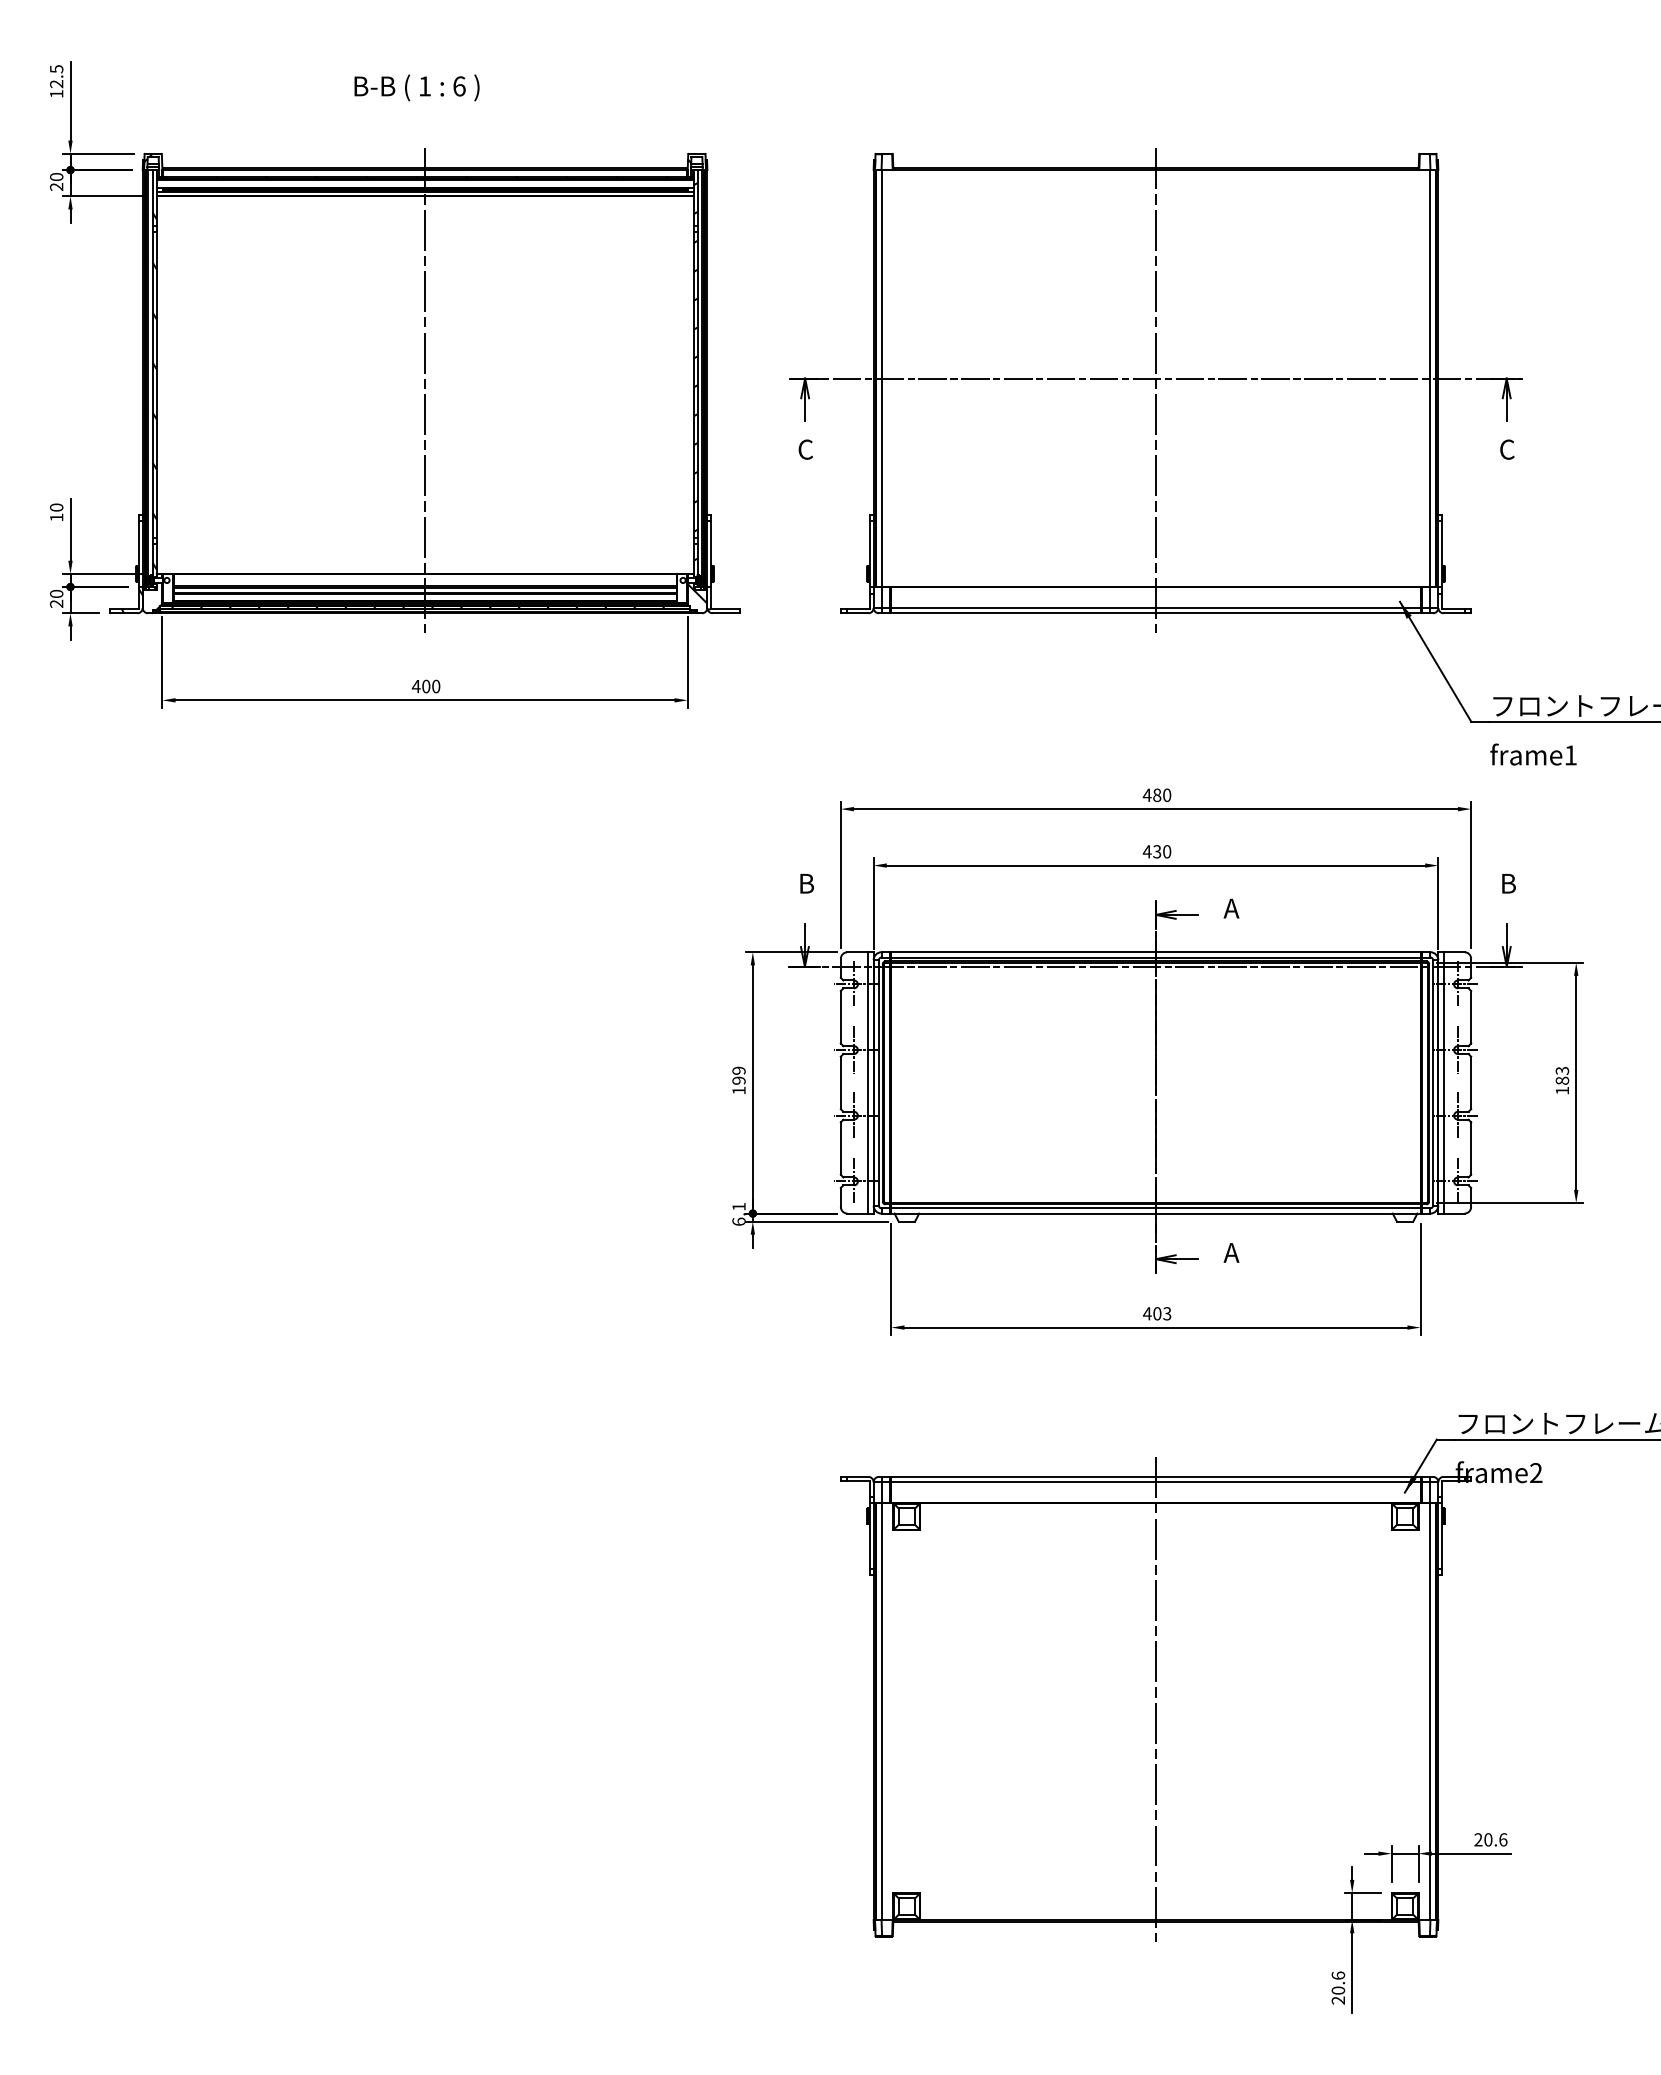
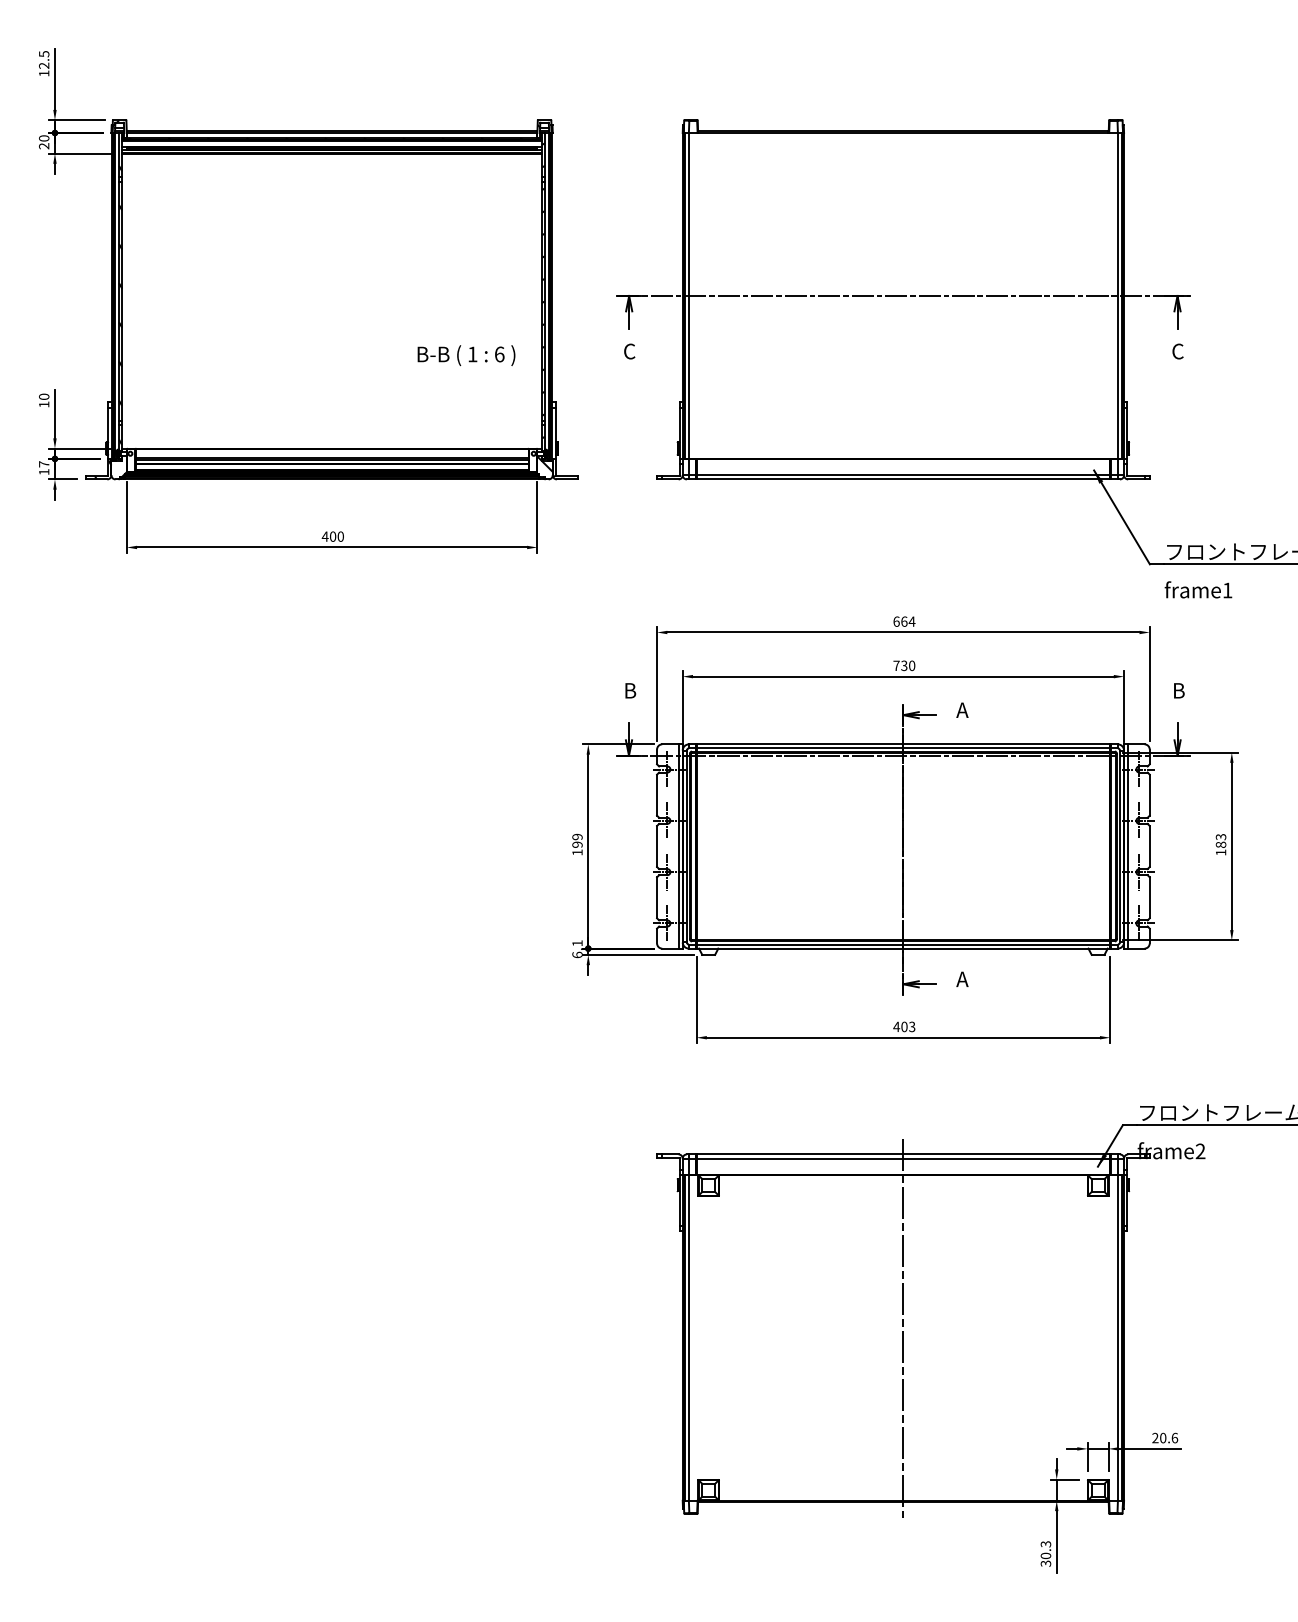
text: (416, 87) -> (466, 355), moved
line: (425, 390) -> (332, 305), removed
line: (1156, 390) -> (903, 305), removed
text: (56, 598) -> (44, 467), 20 -> 17
text: (1156, 795) -> (903, 621), 480 -> 664
text: (1146, 851) -> (895, 665), 430 -> 730
text: (1338, 1987) -> (1046, 1553), 20.6 -> 30.3

